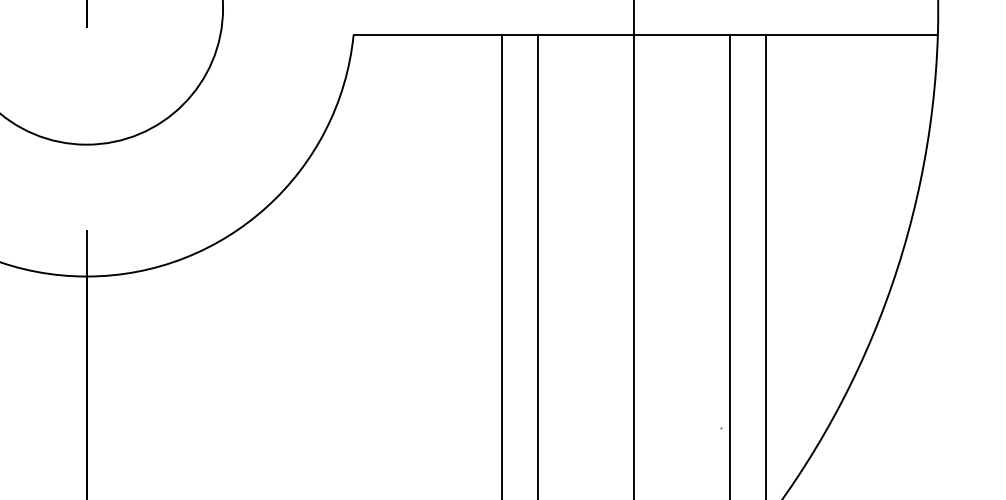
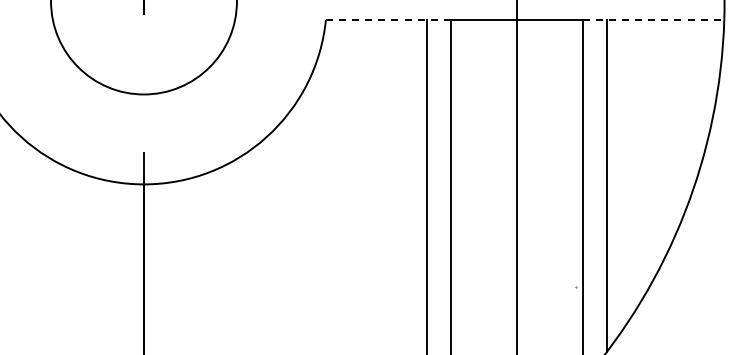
line: (445, 34) -> (388, 19), solid -> dashed
line: (834, 34) -> (653, 19), solid -> dashed

